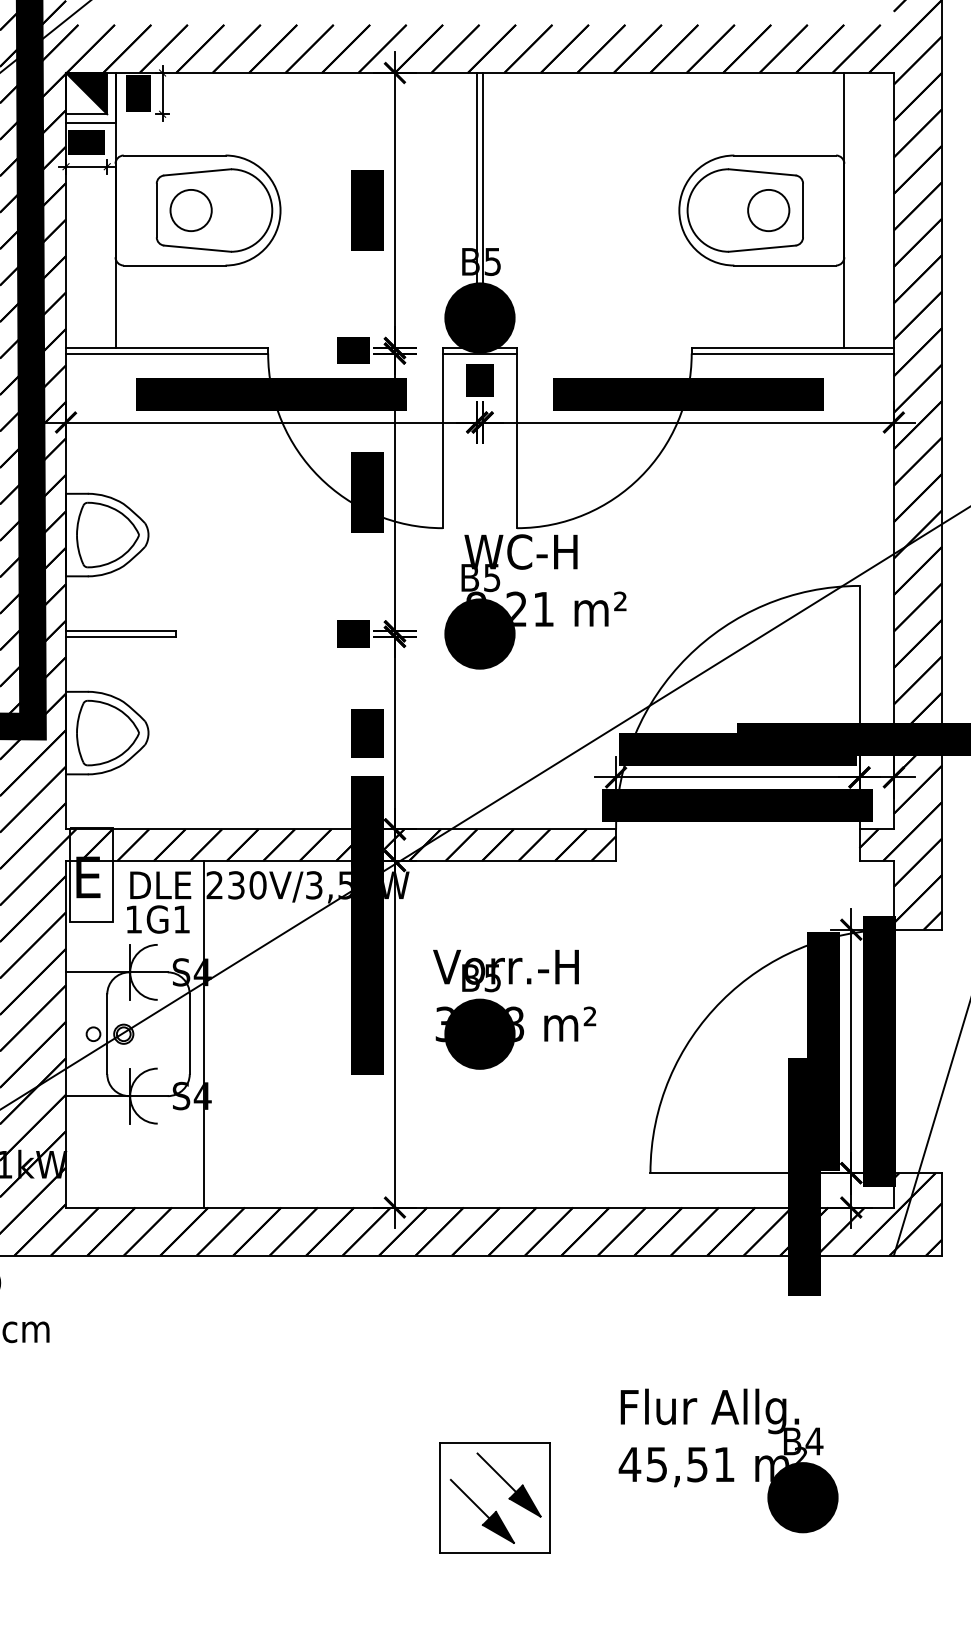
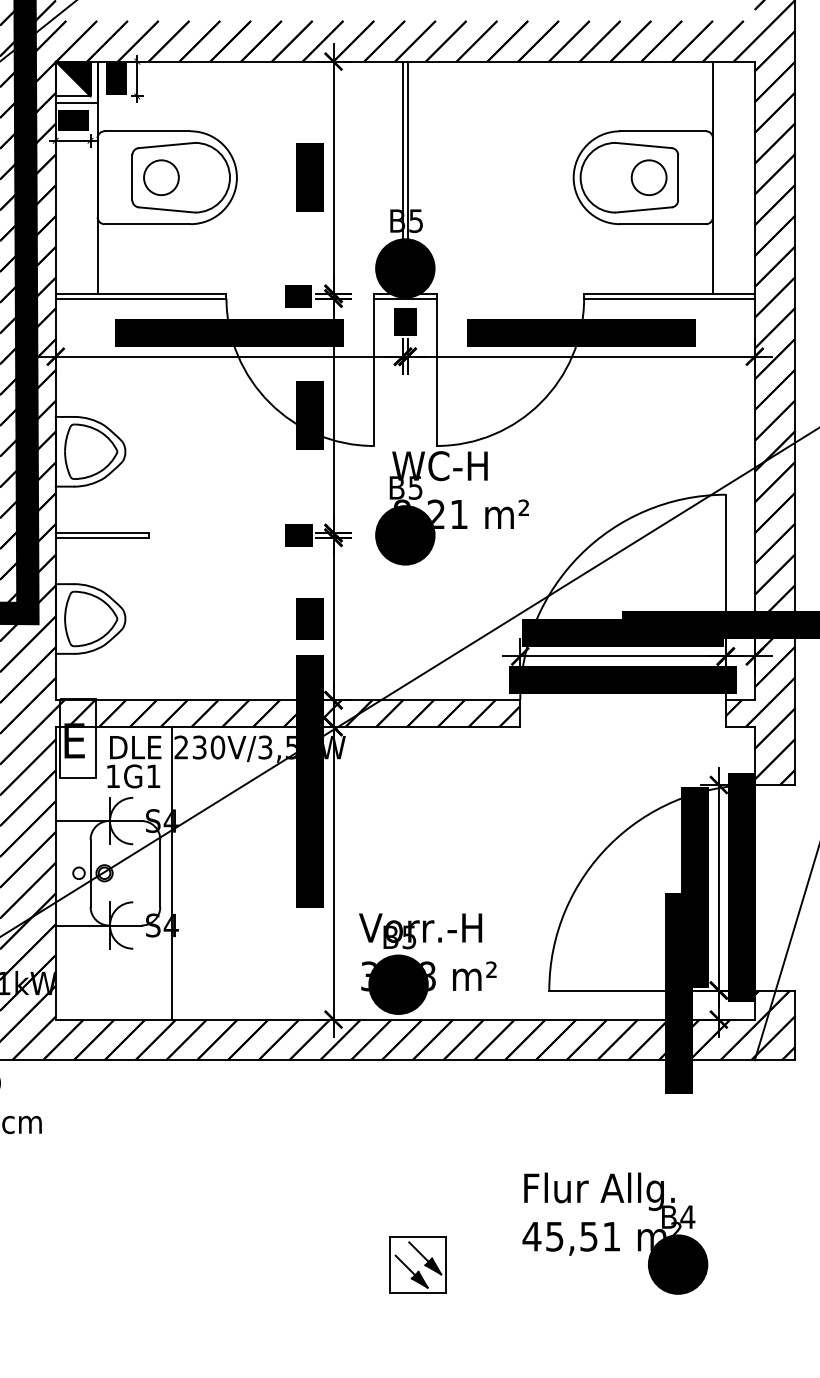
part: (514, 1009) -> (427, 963), moved
part: (494, 1497) -> (417, 1264), size x0.6

